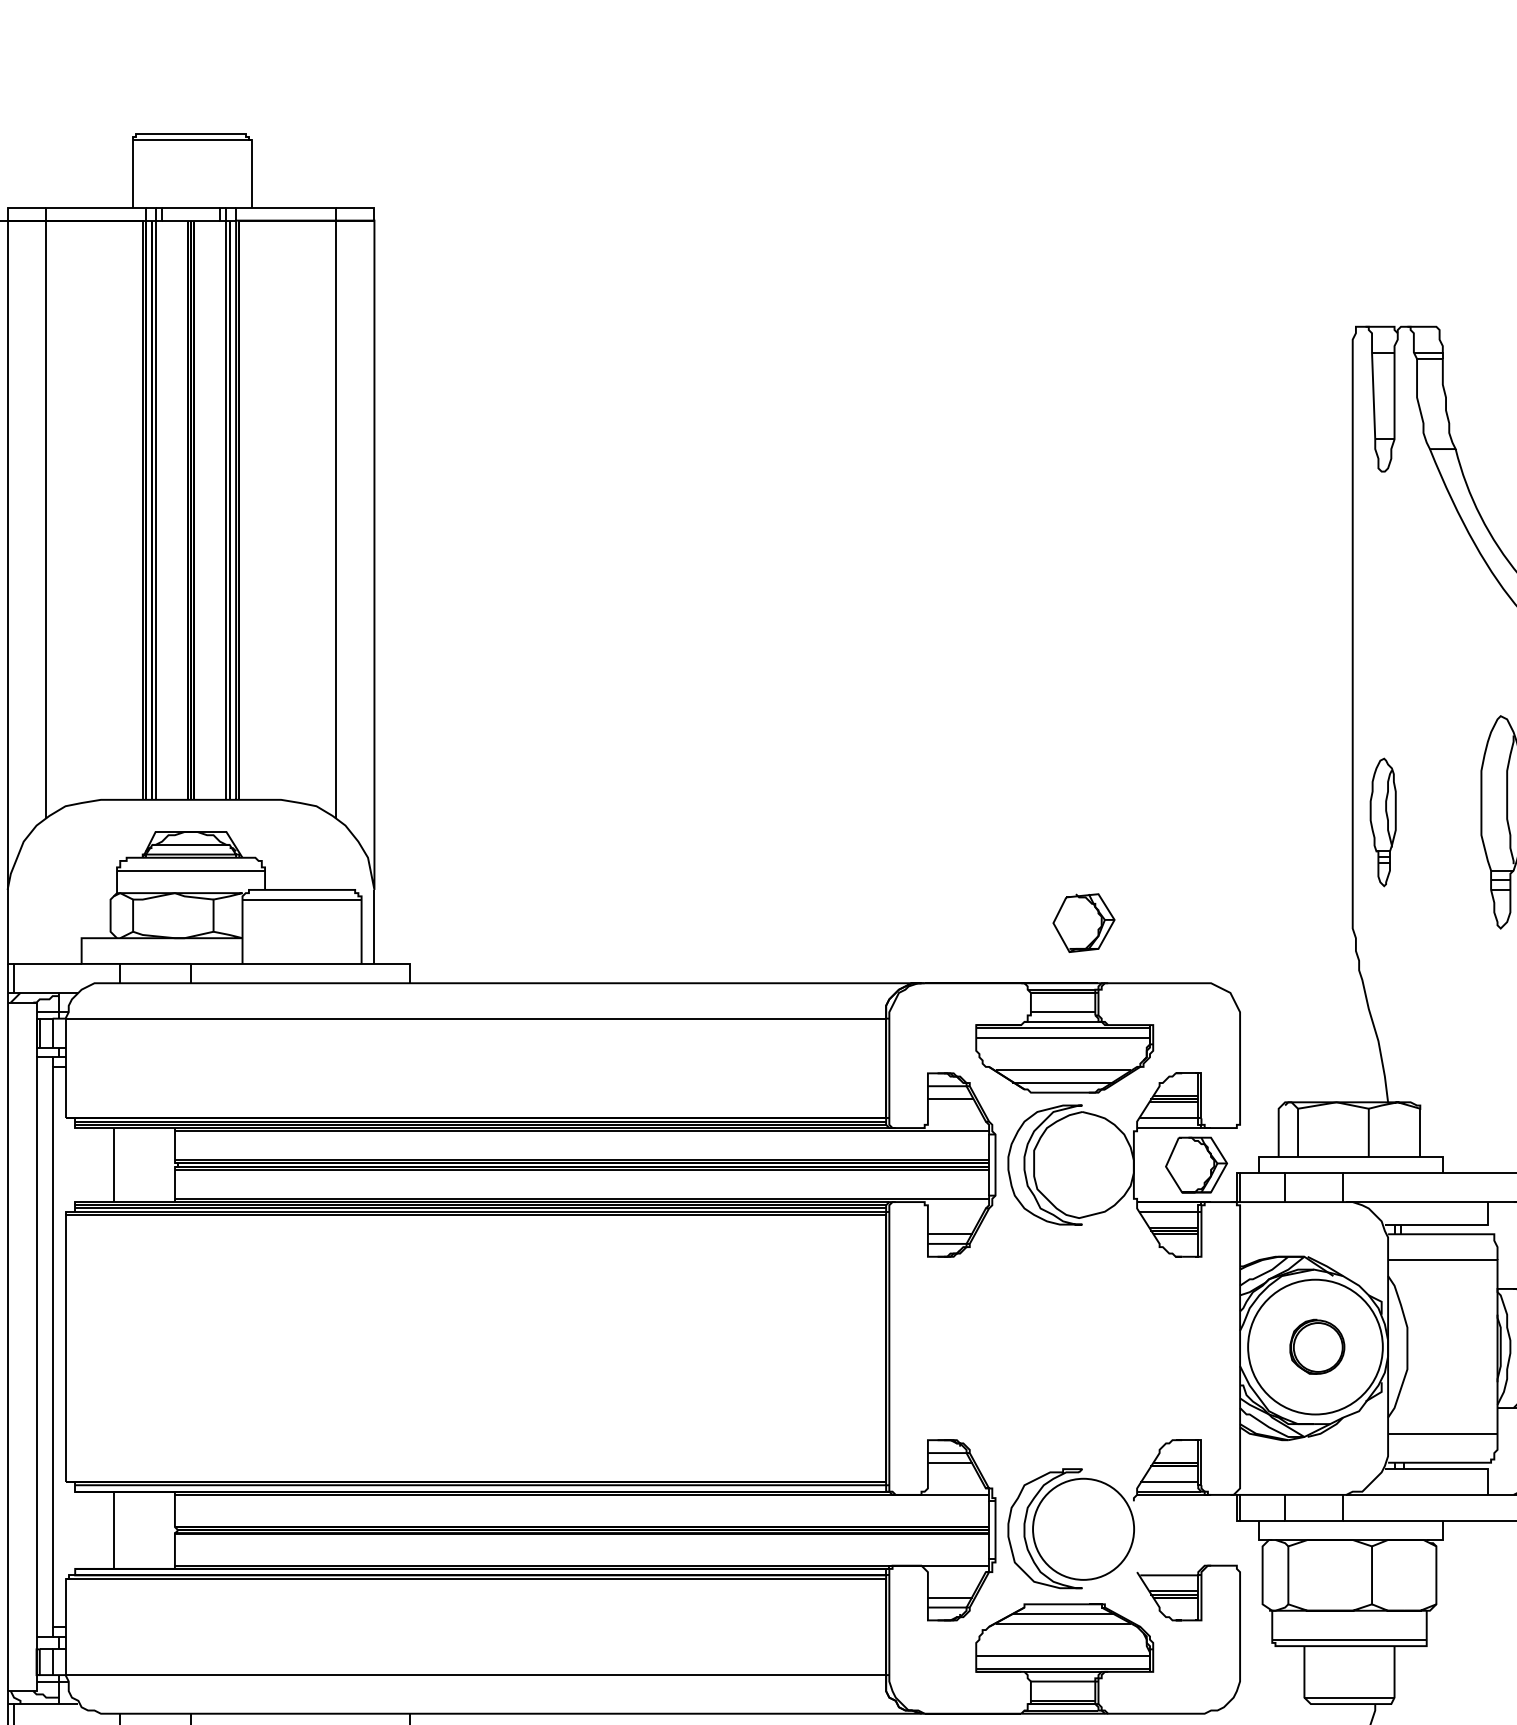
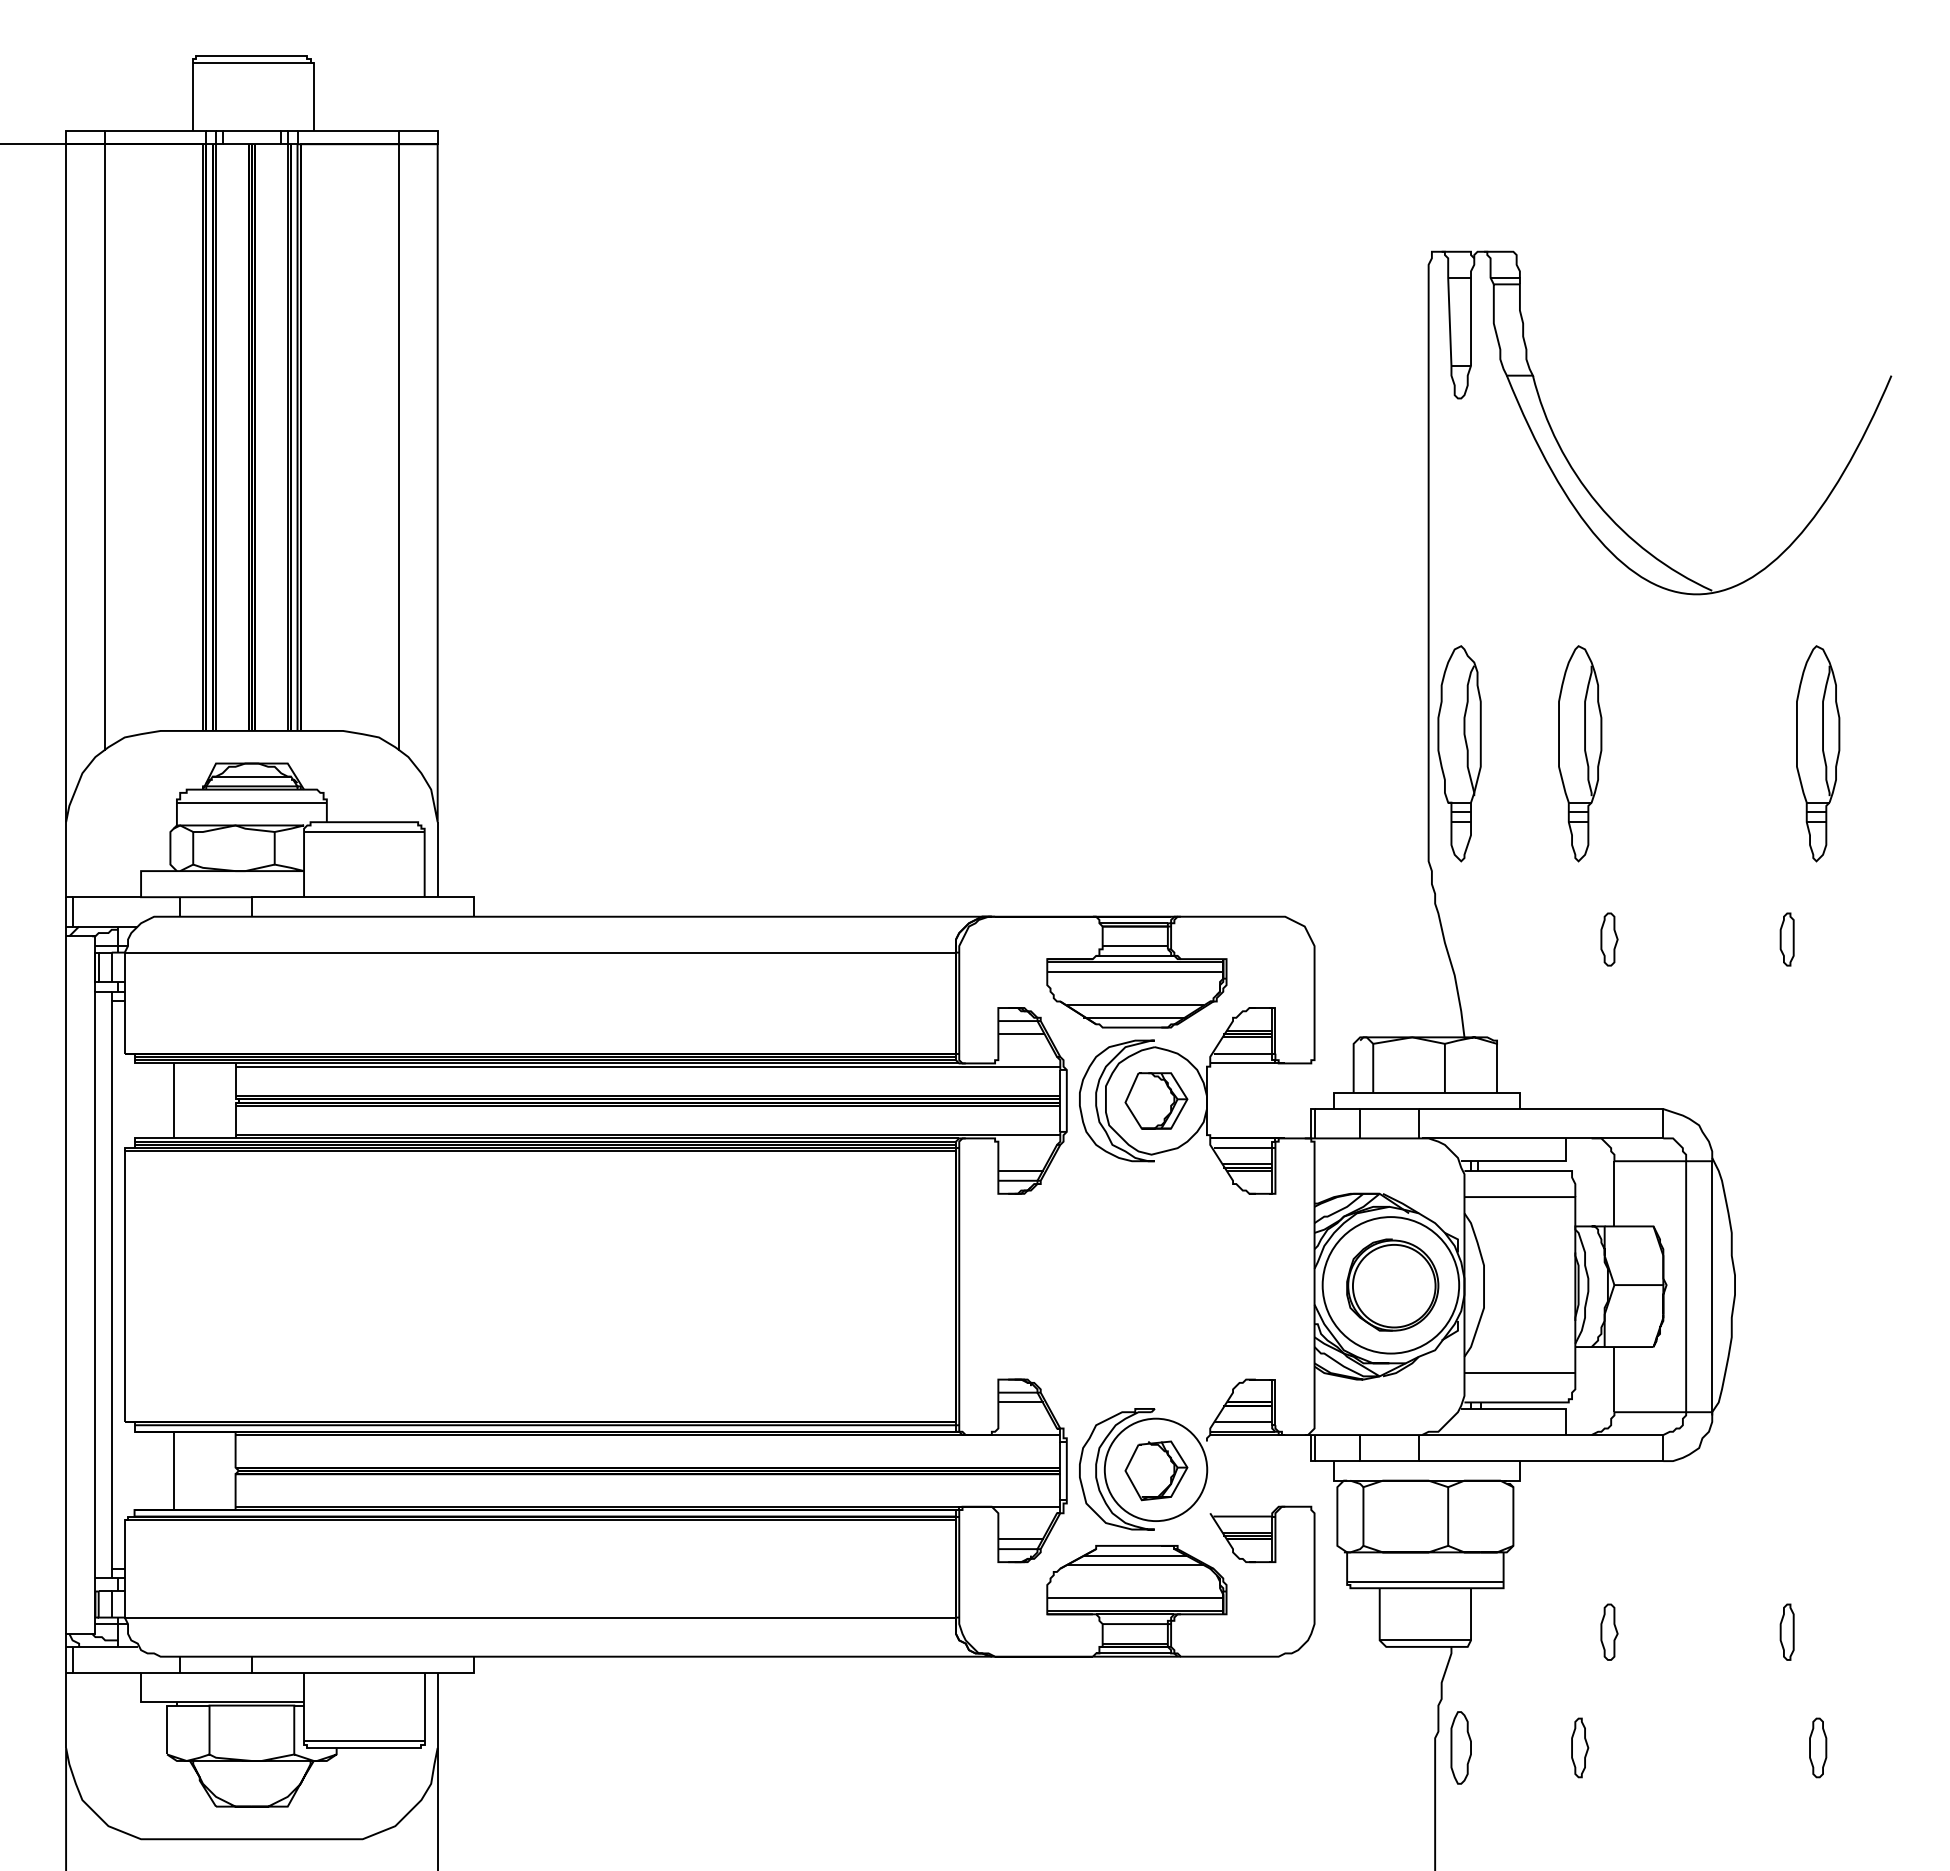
part: (1383, 822) -> (1459, 753), size x1.67
part: (1084, 922) -> (1156, 1470), moved
part: (1196, 1164) -> (1156, 1100), moved
part: (1317, 1346) -> (1392, 1284), size x1.67

